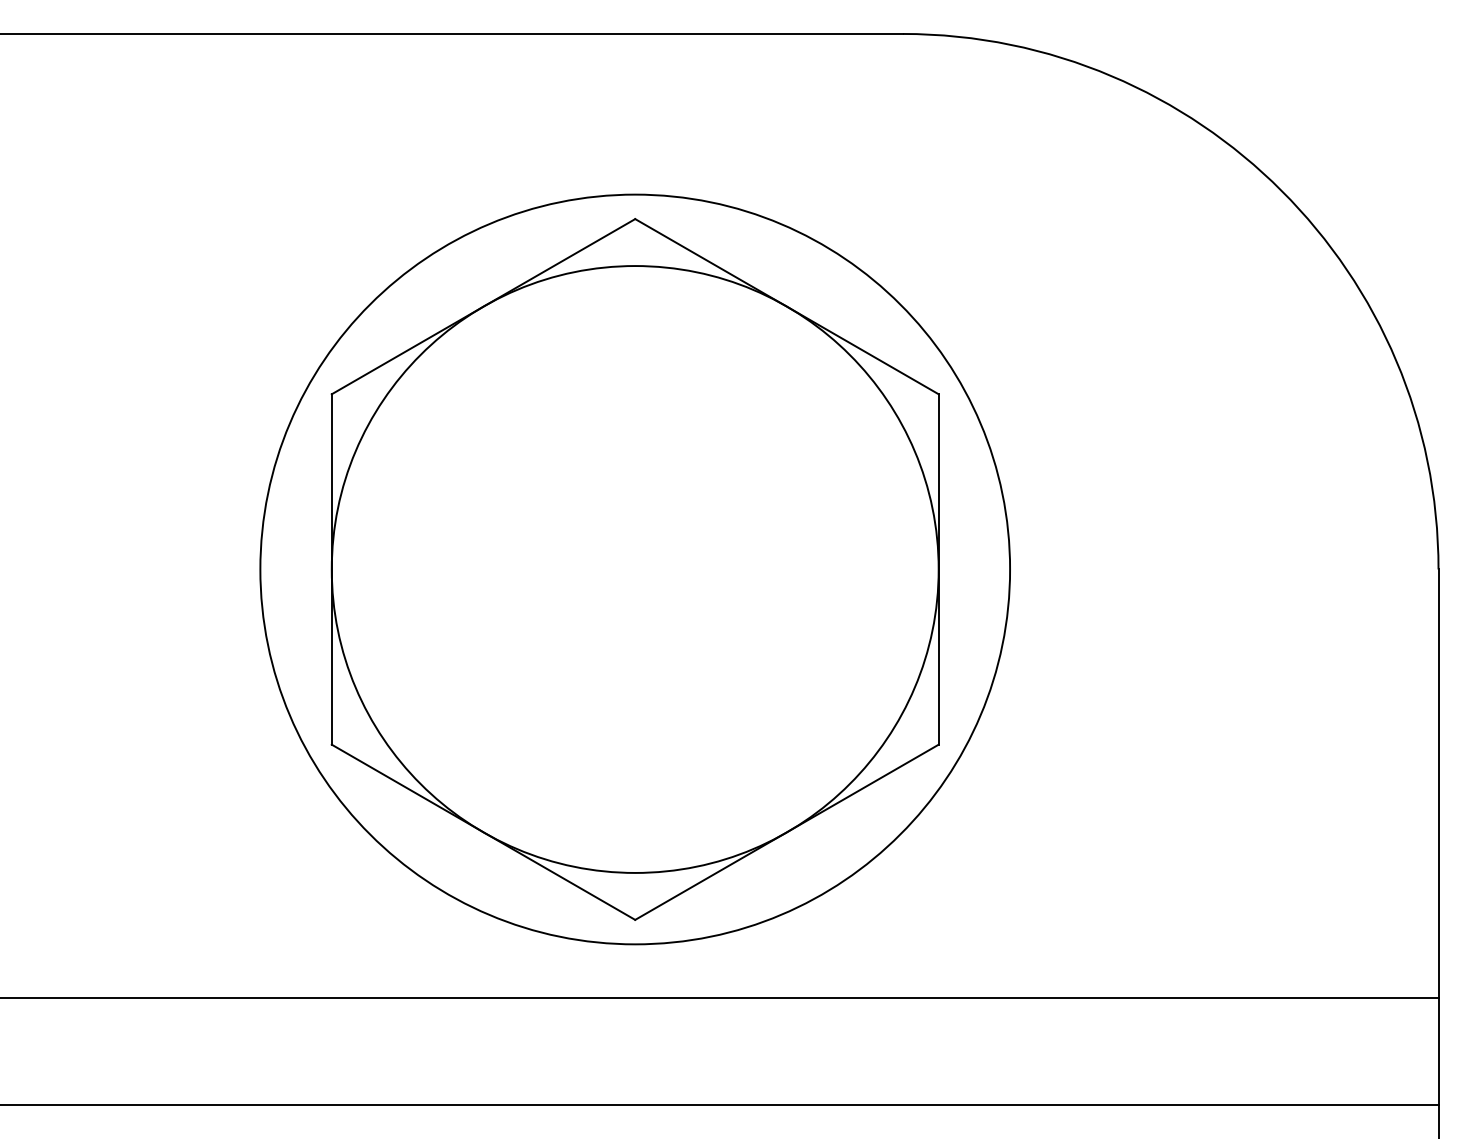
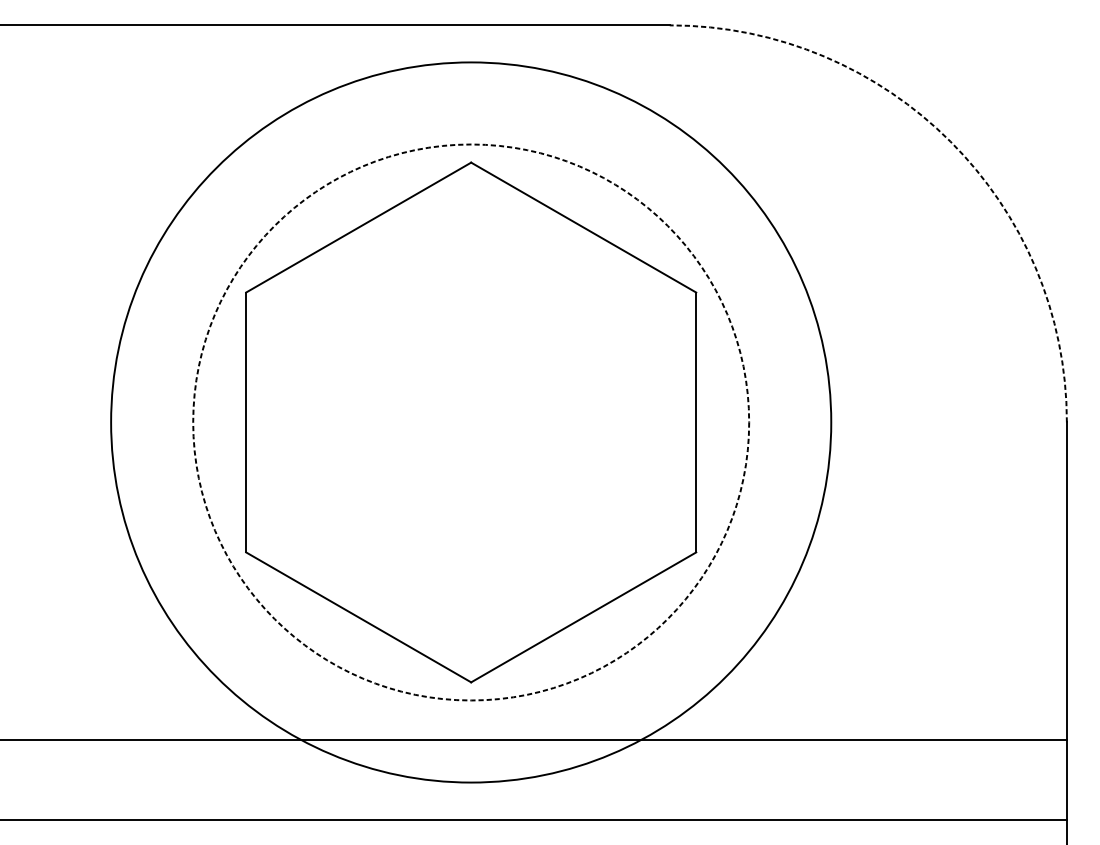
arc: (1281, 190) -> (950, 141), solid -> dashed
circle: (634, 569) -> (470, 422), size x1.6
circle: (635, 569) -> (471, 422), solid -> dashed

